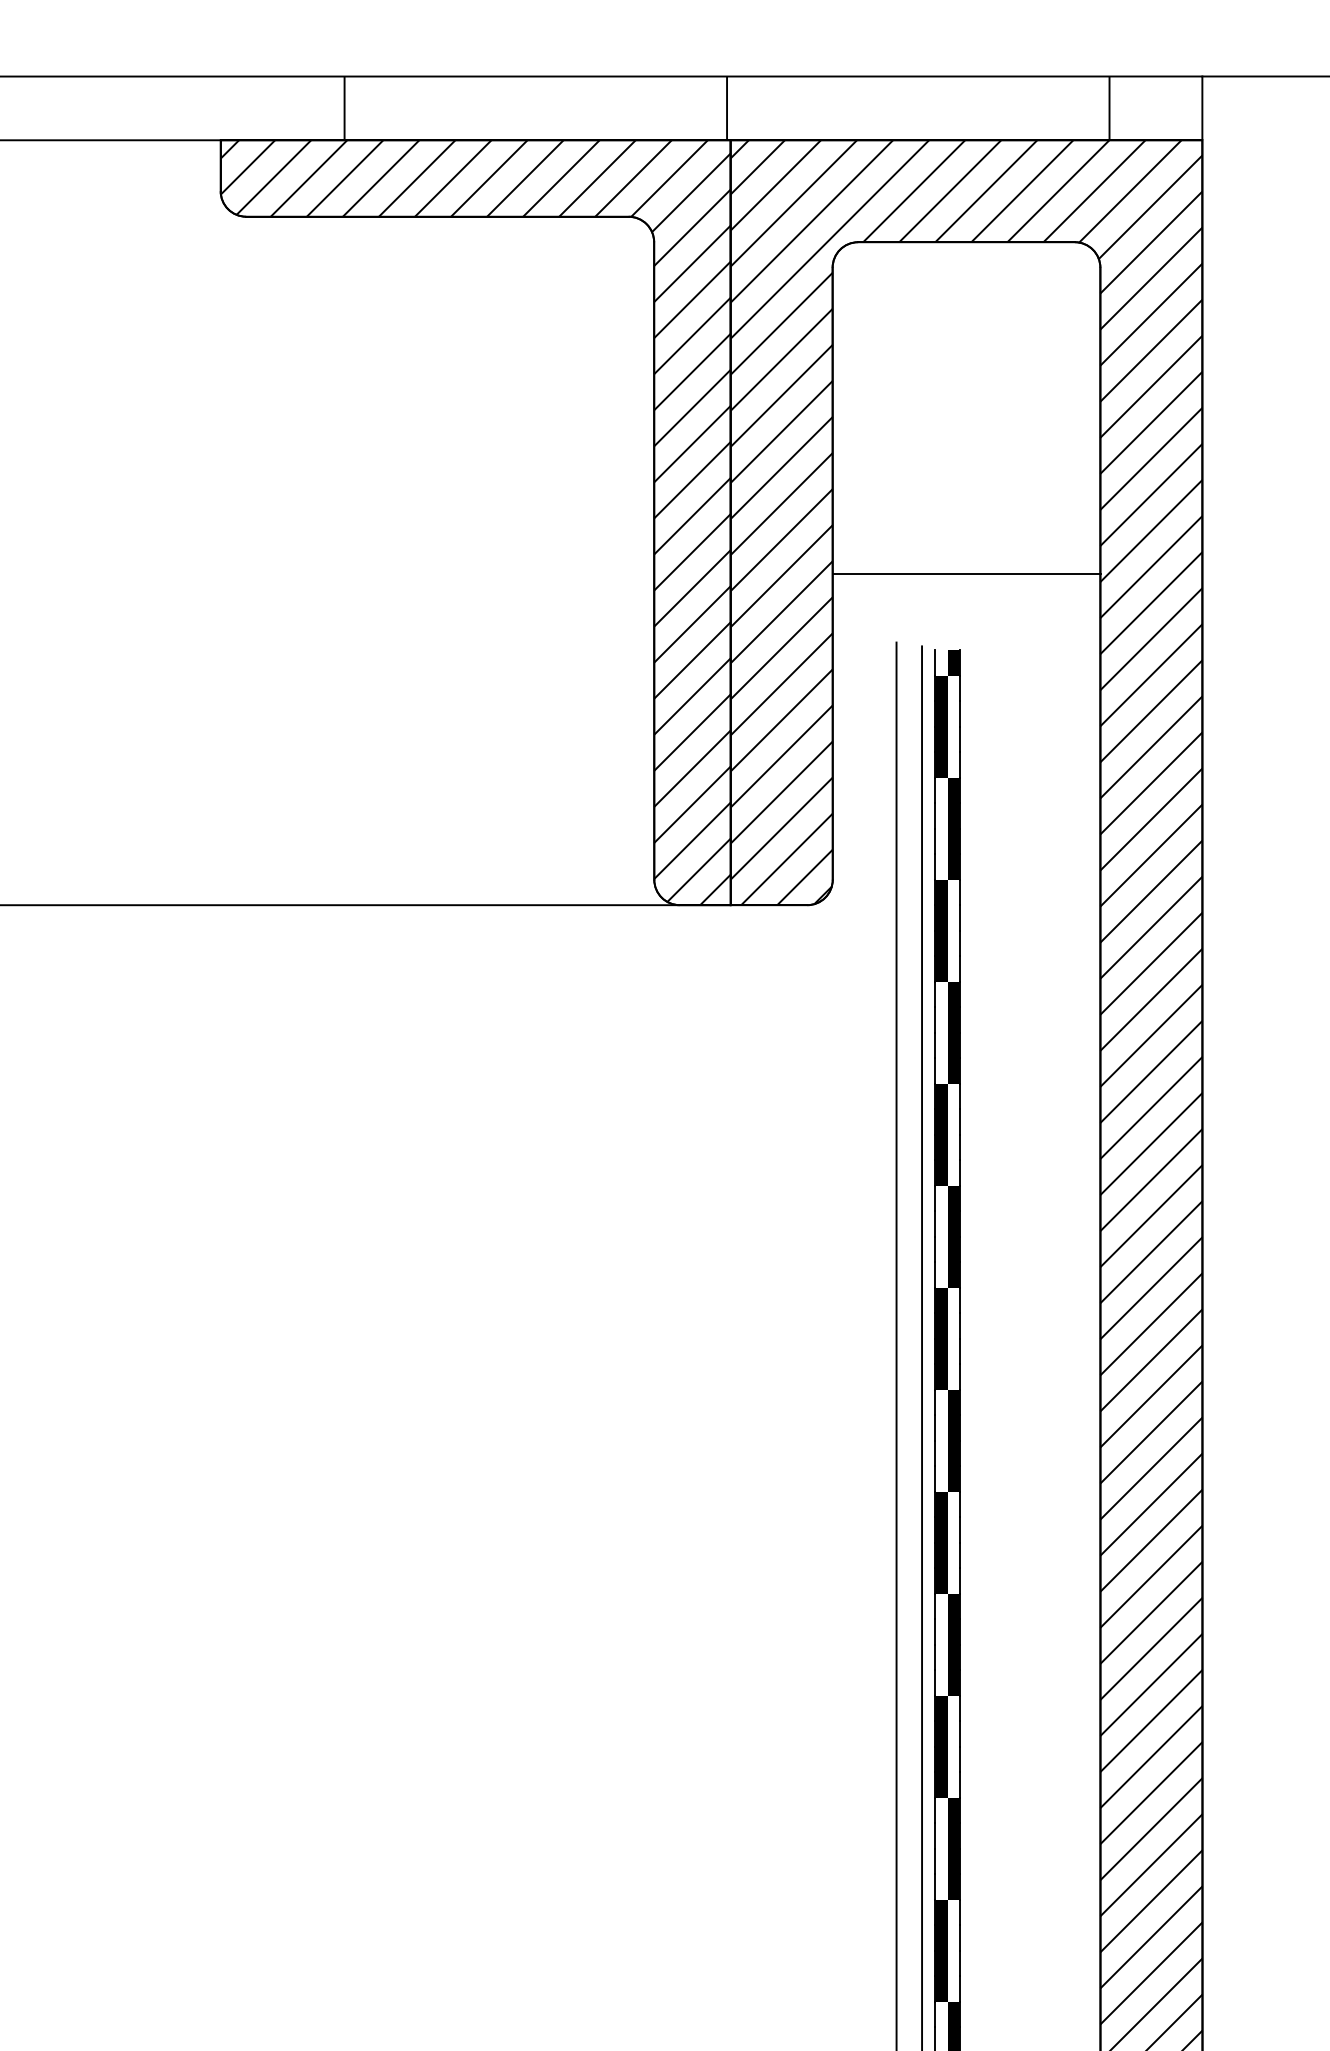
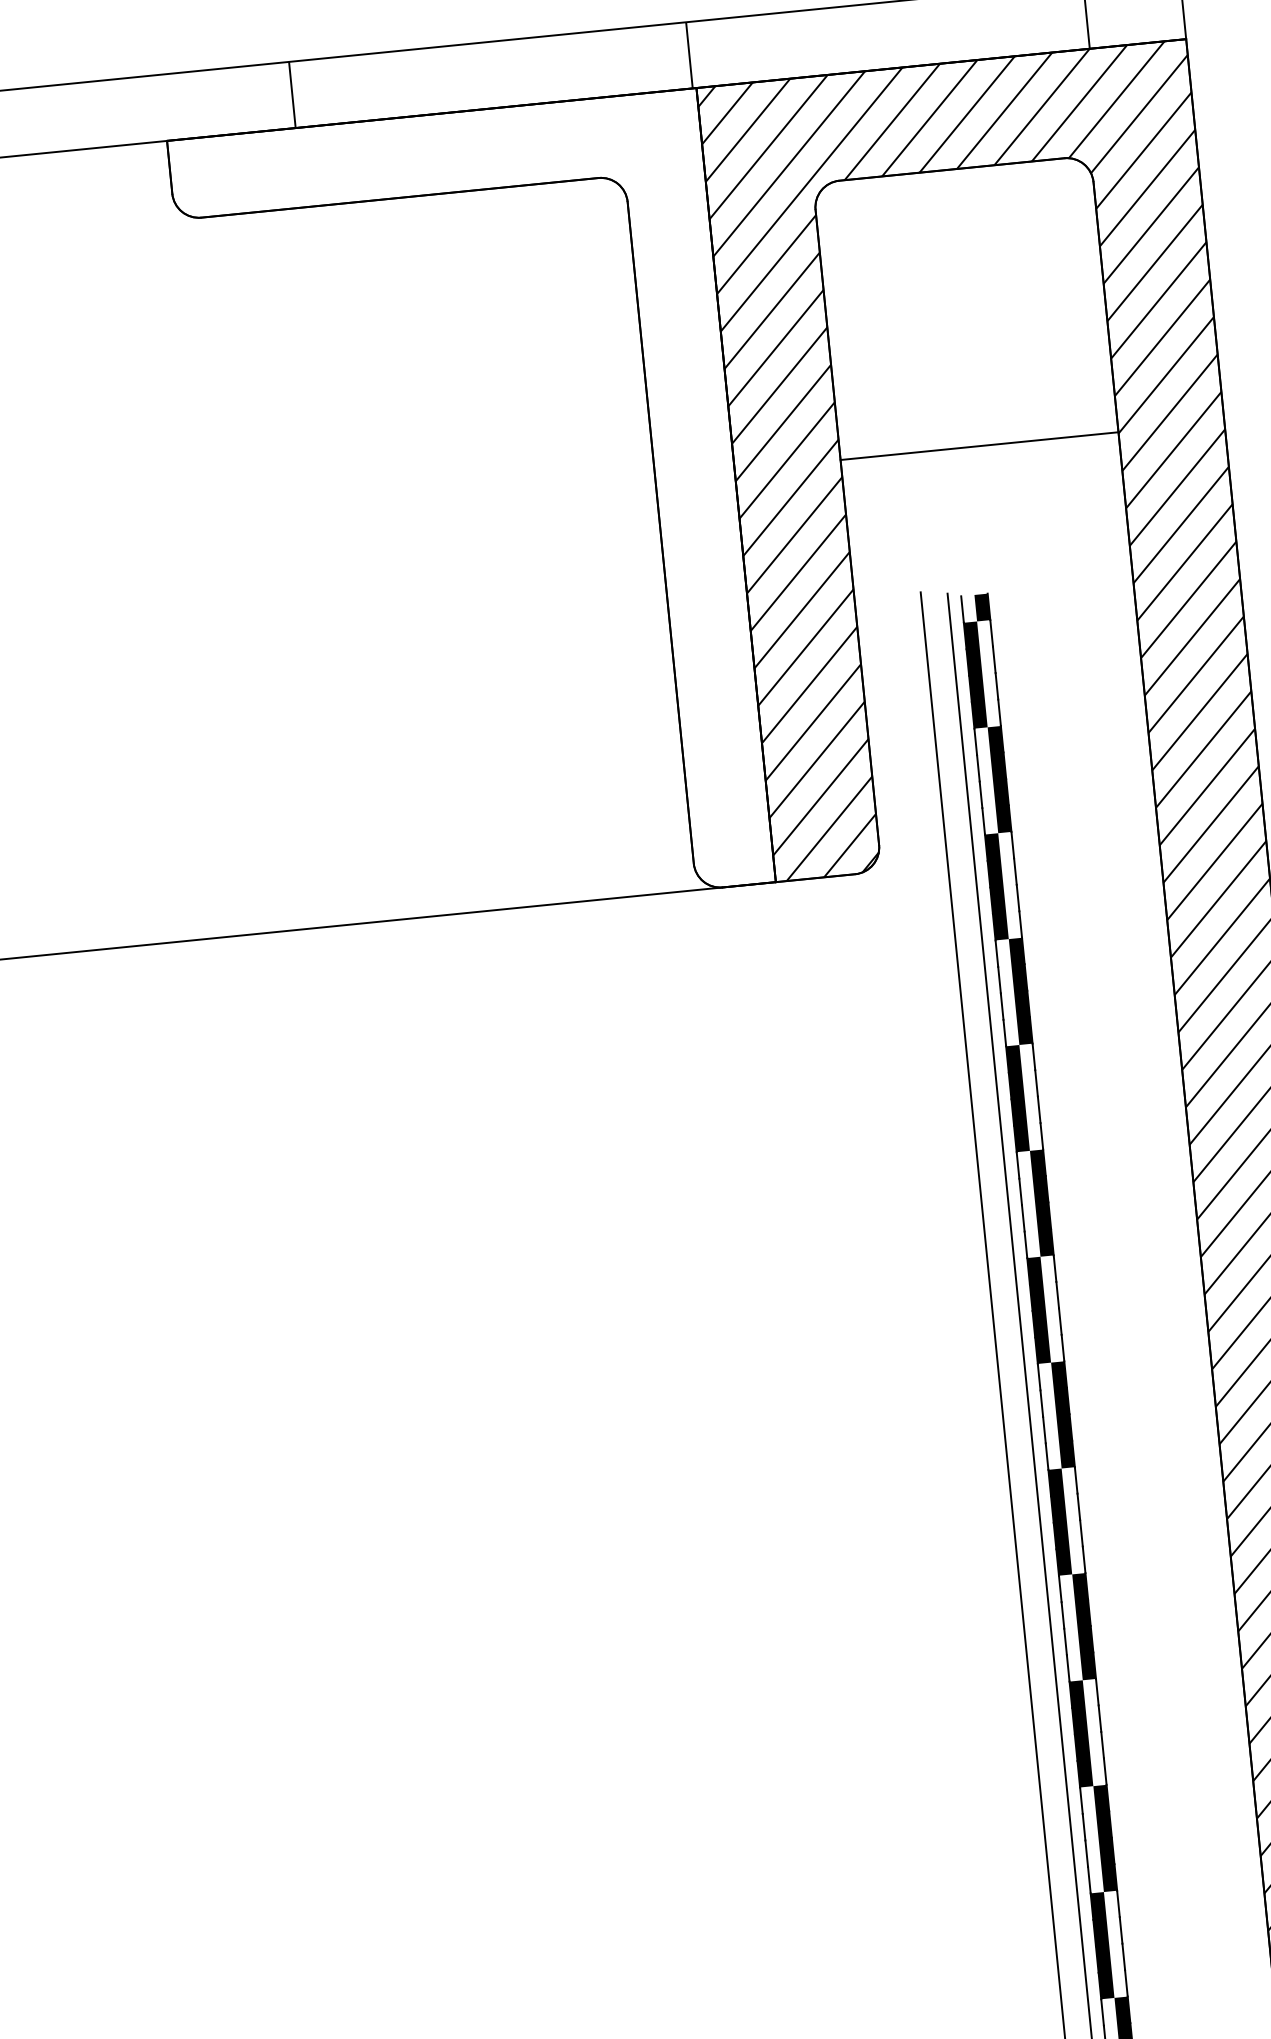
hatch: (475, 522) -> (471, 511), removed
line: (966, 573) -> (979, 445), moved

